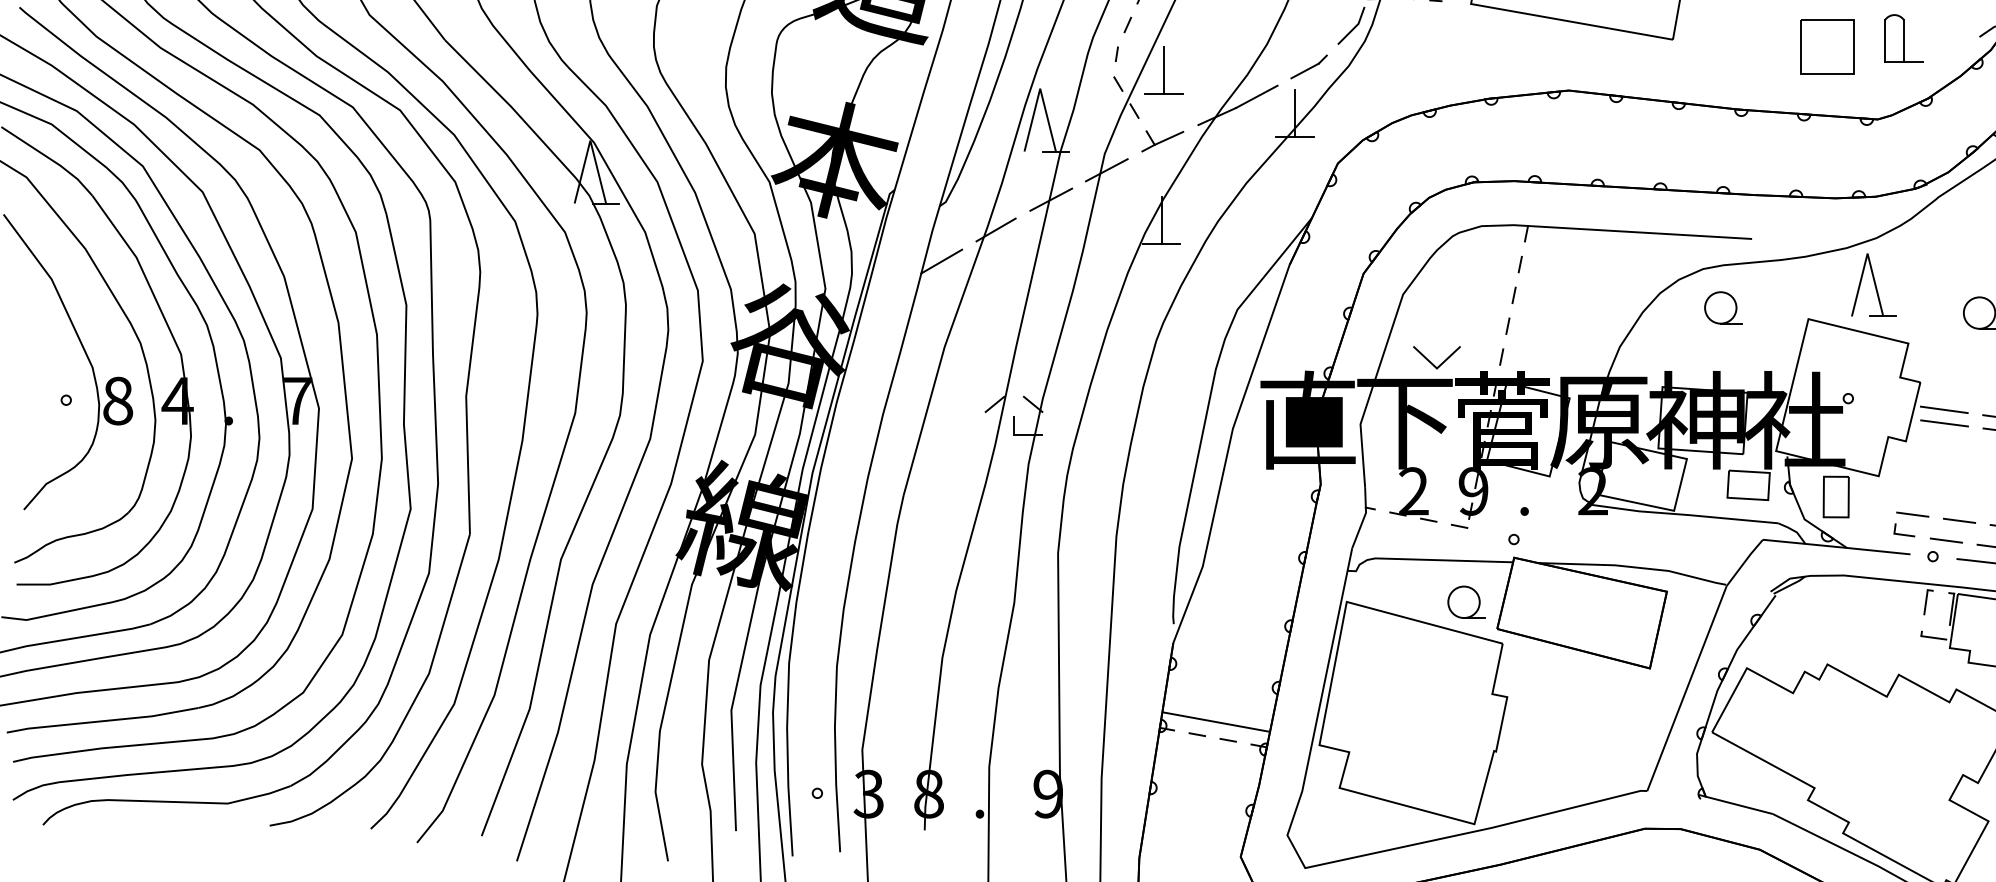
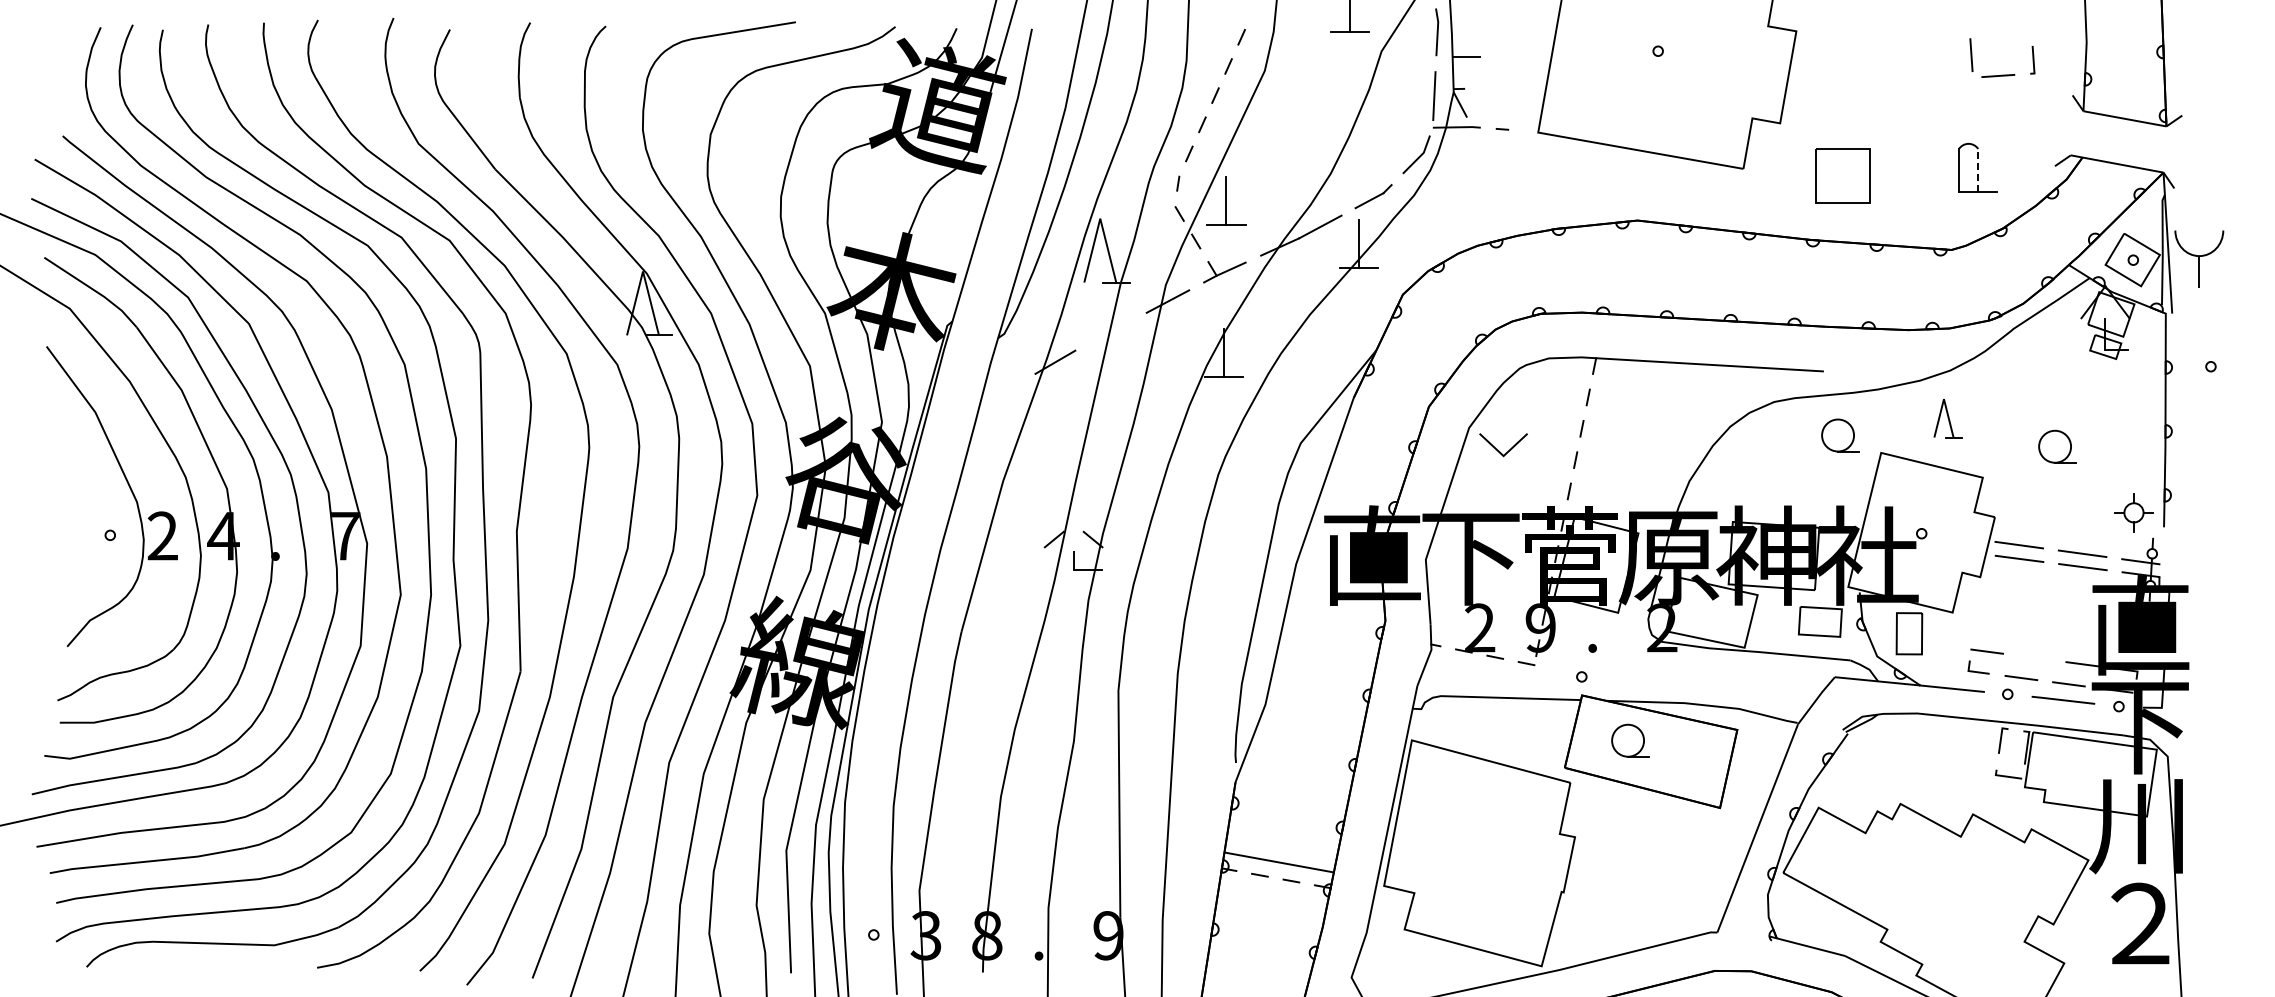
line: (1904, 40) -> (1978, 169), solid -> dashed
part: (1826, 46) -> (1842, 175), moved
line: (1051, 199) -> (1111, 331), removed
line: (941, 261) -> (999, 394), removed
part: (1873, 285) -> (1947, 418), size x0.6
part: (1723, 307) -> (1840, 435), moved
line: (1432, 363) -> (1499, 450), moved
text: (117, 400) -> (162, 535), 8 -> 2
line: (1959, 520) -> (2034, 657), removed
part: (1466, 602) -> (1630, 740), moved

